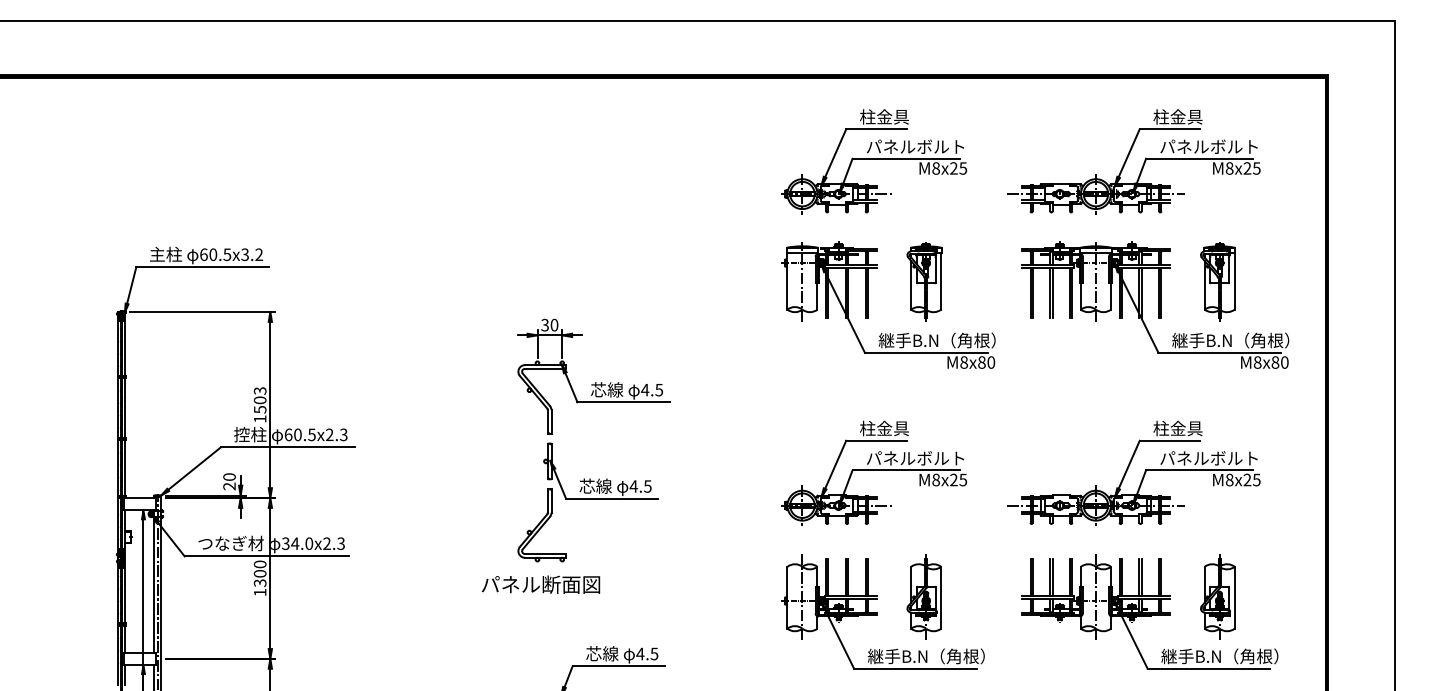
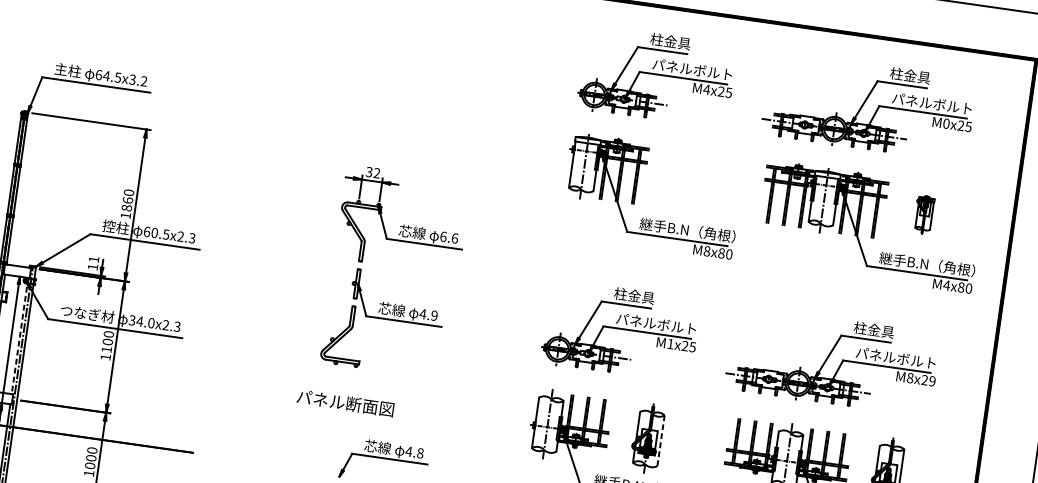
text: (935, 168) -> (706, 89), M8x25 -> M4x25
text: (1229, 168) -> (946, 123), M8x25 -> M0x25
text: (213, 254) -> (106, 75), 60.5x3.2 -> 64.5x3.2
part: (924, 281) -> (684, 180), removed
part: (1217, 281) -> (923, 214), size x0.6
text: (554, 325) -> (376, 173), 30 -> 32
text: (1257, 362) -> (946, 285), M8x80 -> M4x80
text: (652, 389) -> (449, 237), 4.5 -> 6.6
text: (259, 400) -> (127, 200), 1503 -> 1860
text: (936, 479) -> (670, 343), M8x25 -> M1x25
text: (1256, 479) -> (932, 380), M8x25 -> M8x29
text: (229, 481) -> (93, 263), 20 -> 11
text: (647, 486) -> (434, 315), 4.5 -> 4.9
line: (153, 582) -> (19, 336), solid -> dashed
text: (259, 583) -> (106, 349), 1300 -> 1100
text: (540, 584) -> (345, 403), moved
line: (941, 597) -> (661, 440), solid -> dashed
text: (654, 653) -> (420, 452), 4.5 -> 4.8

